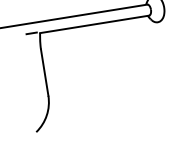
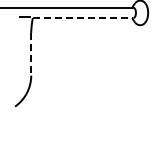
line: (95, 24) -> (83, 18), solid -> dashed
line: (45, 72) -> (31, 54), solid -> dashed

